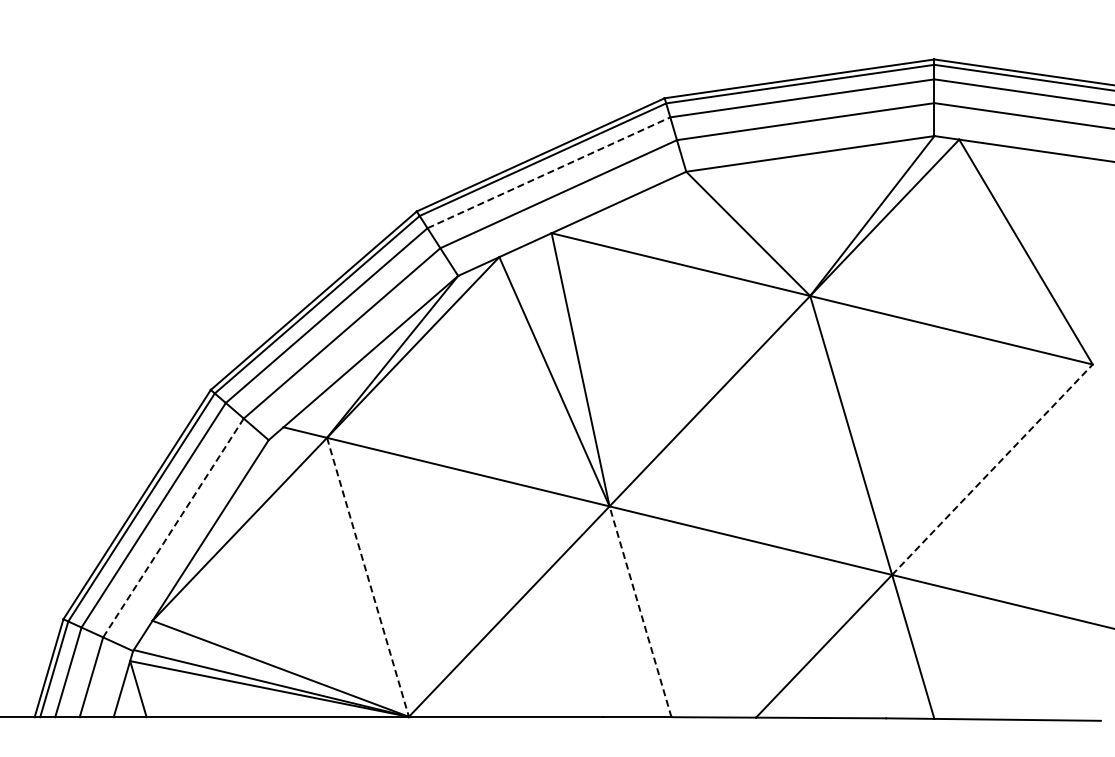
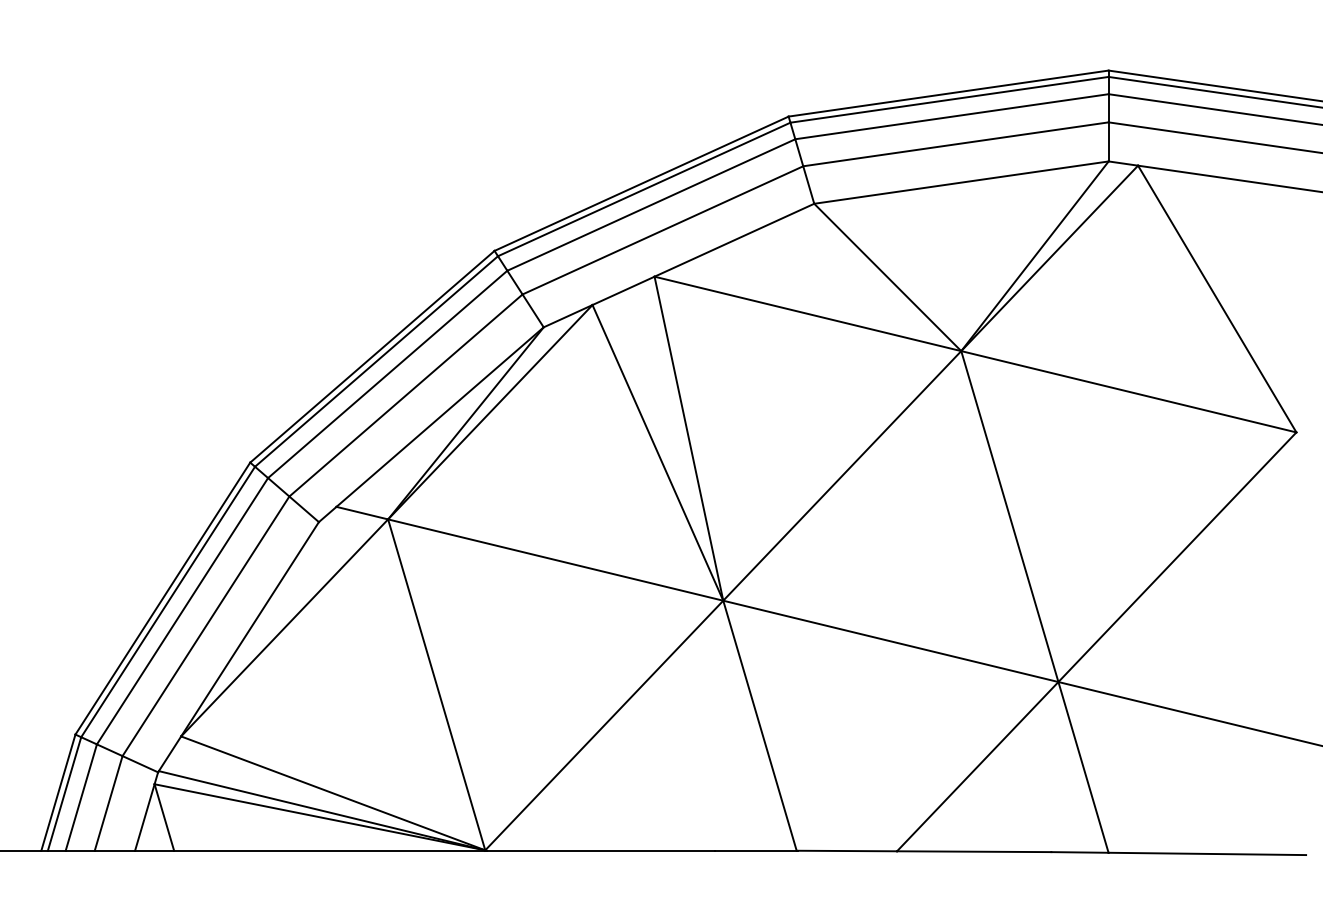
line: (549, 172) -> (652, 204), dashed -> solid
line: (992, 469) -> (1177, 556), dashed -> solid
line: (173, 528) -> (205, 626), dashed -> solid
line: (368, 577) -> (437, 685), dashed -> solid
line: (640, 611) -> (759, 725), dashed -> solid

